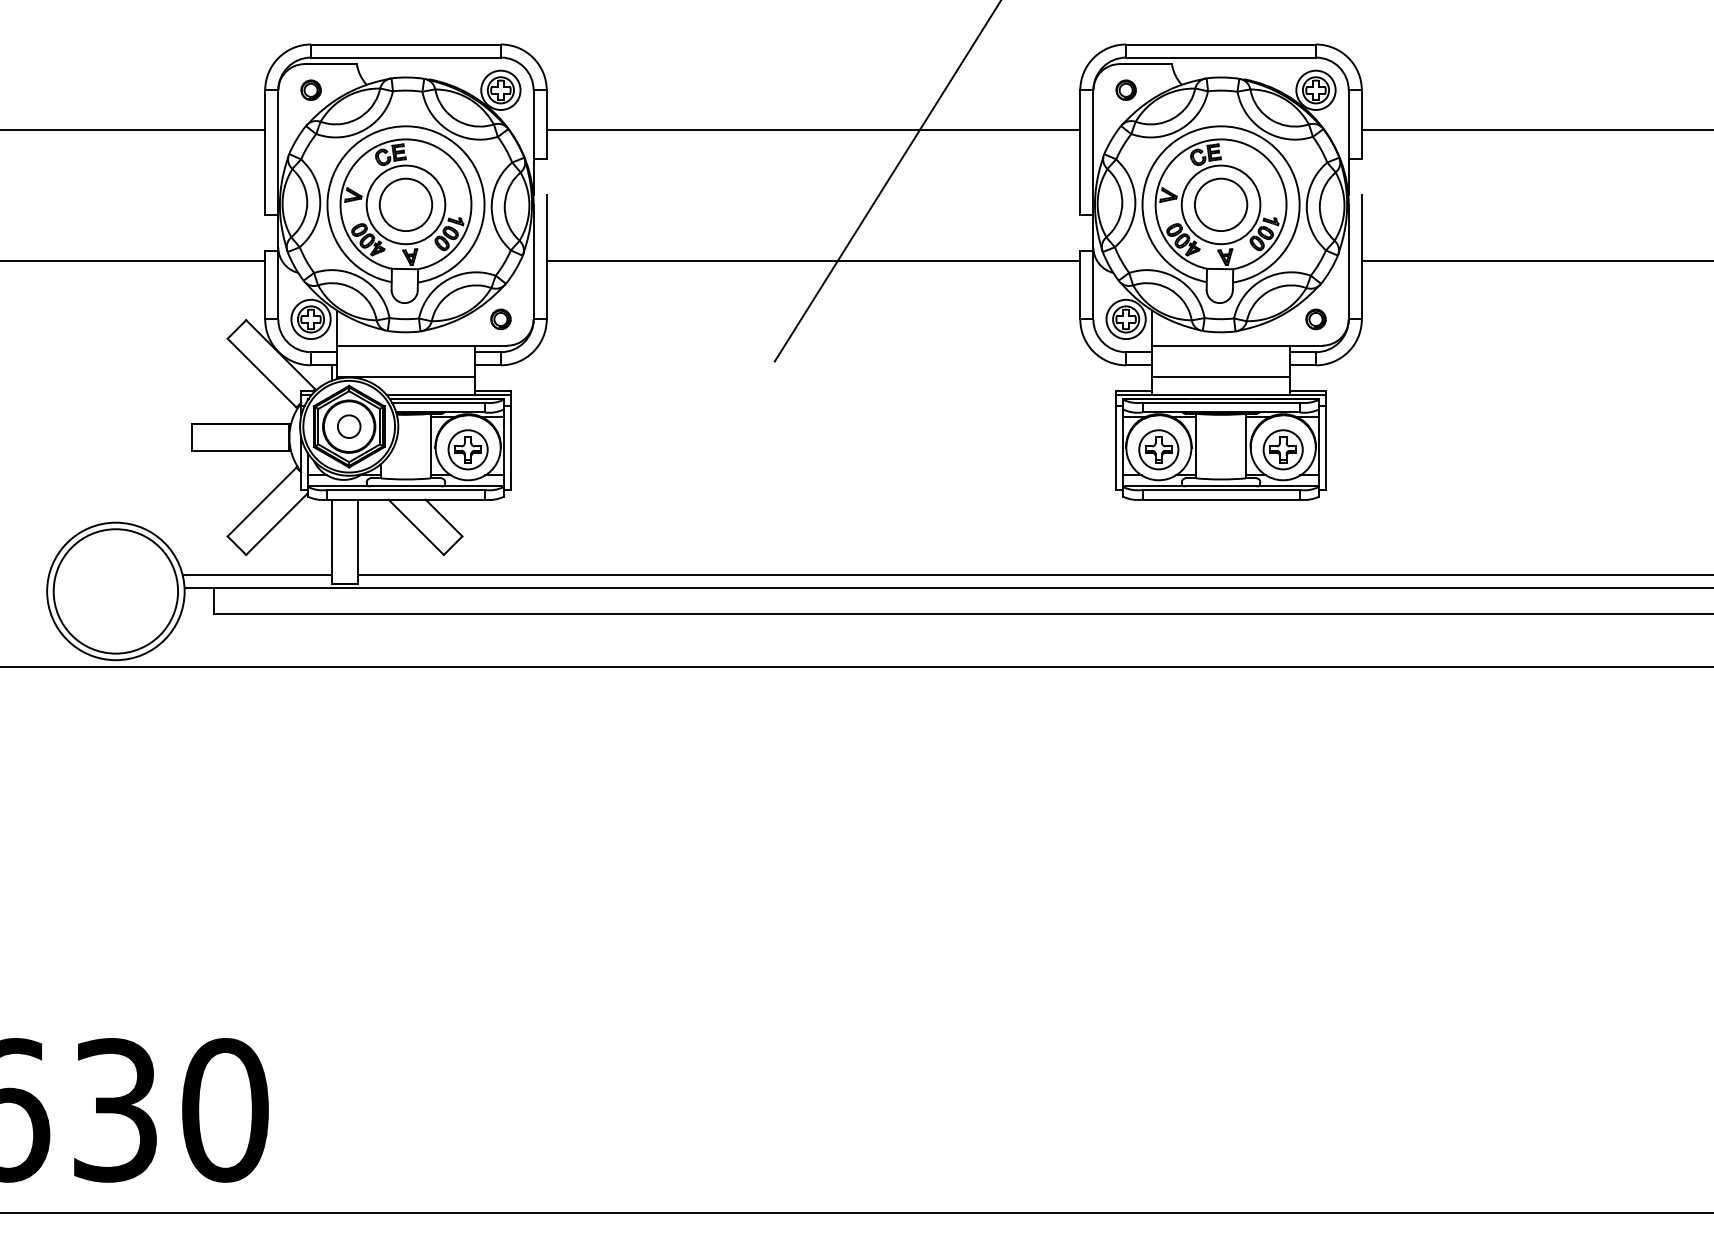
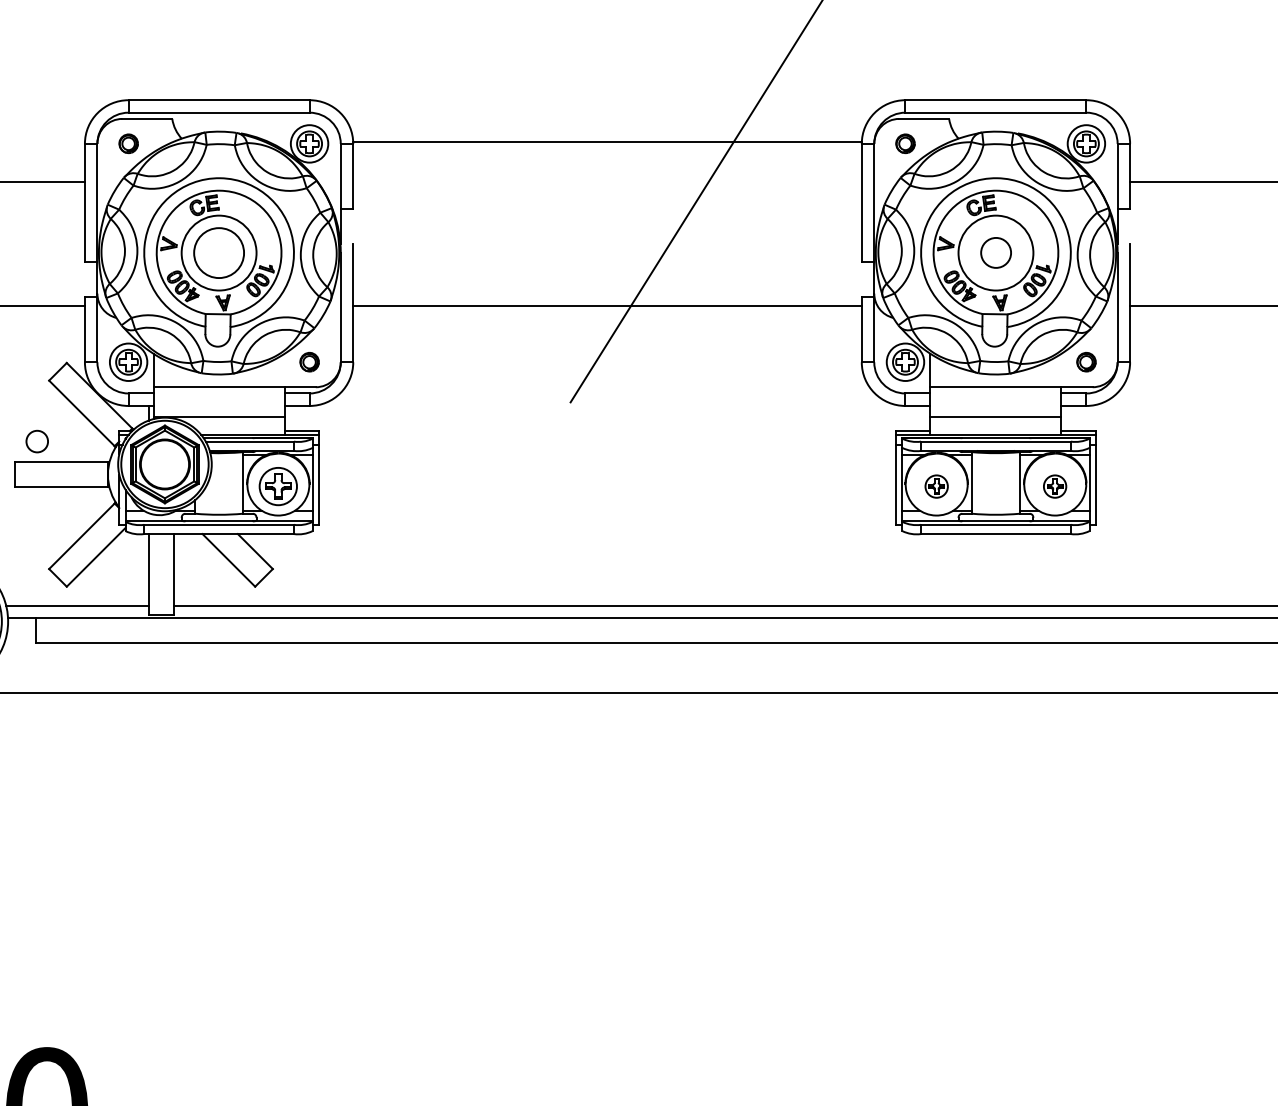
line: (813, 129) -> (607, 141), moved
circle: (1221, 204) -> (996, 252), size x0.6
circle: (349, 426) -> (37, 441), moved
part: (1158, 449) -> (936, 486), size x0.6
part: (1282, 449) -> (1054, 486), size x0.6

